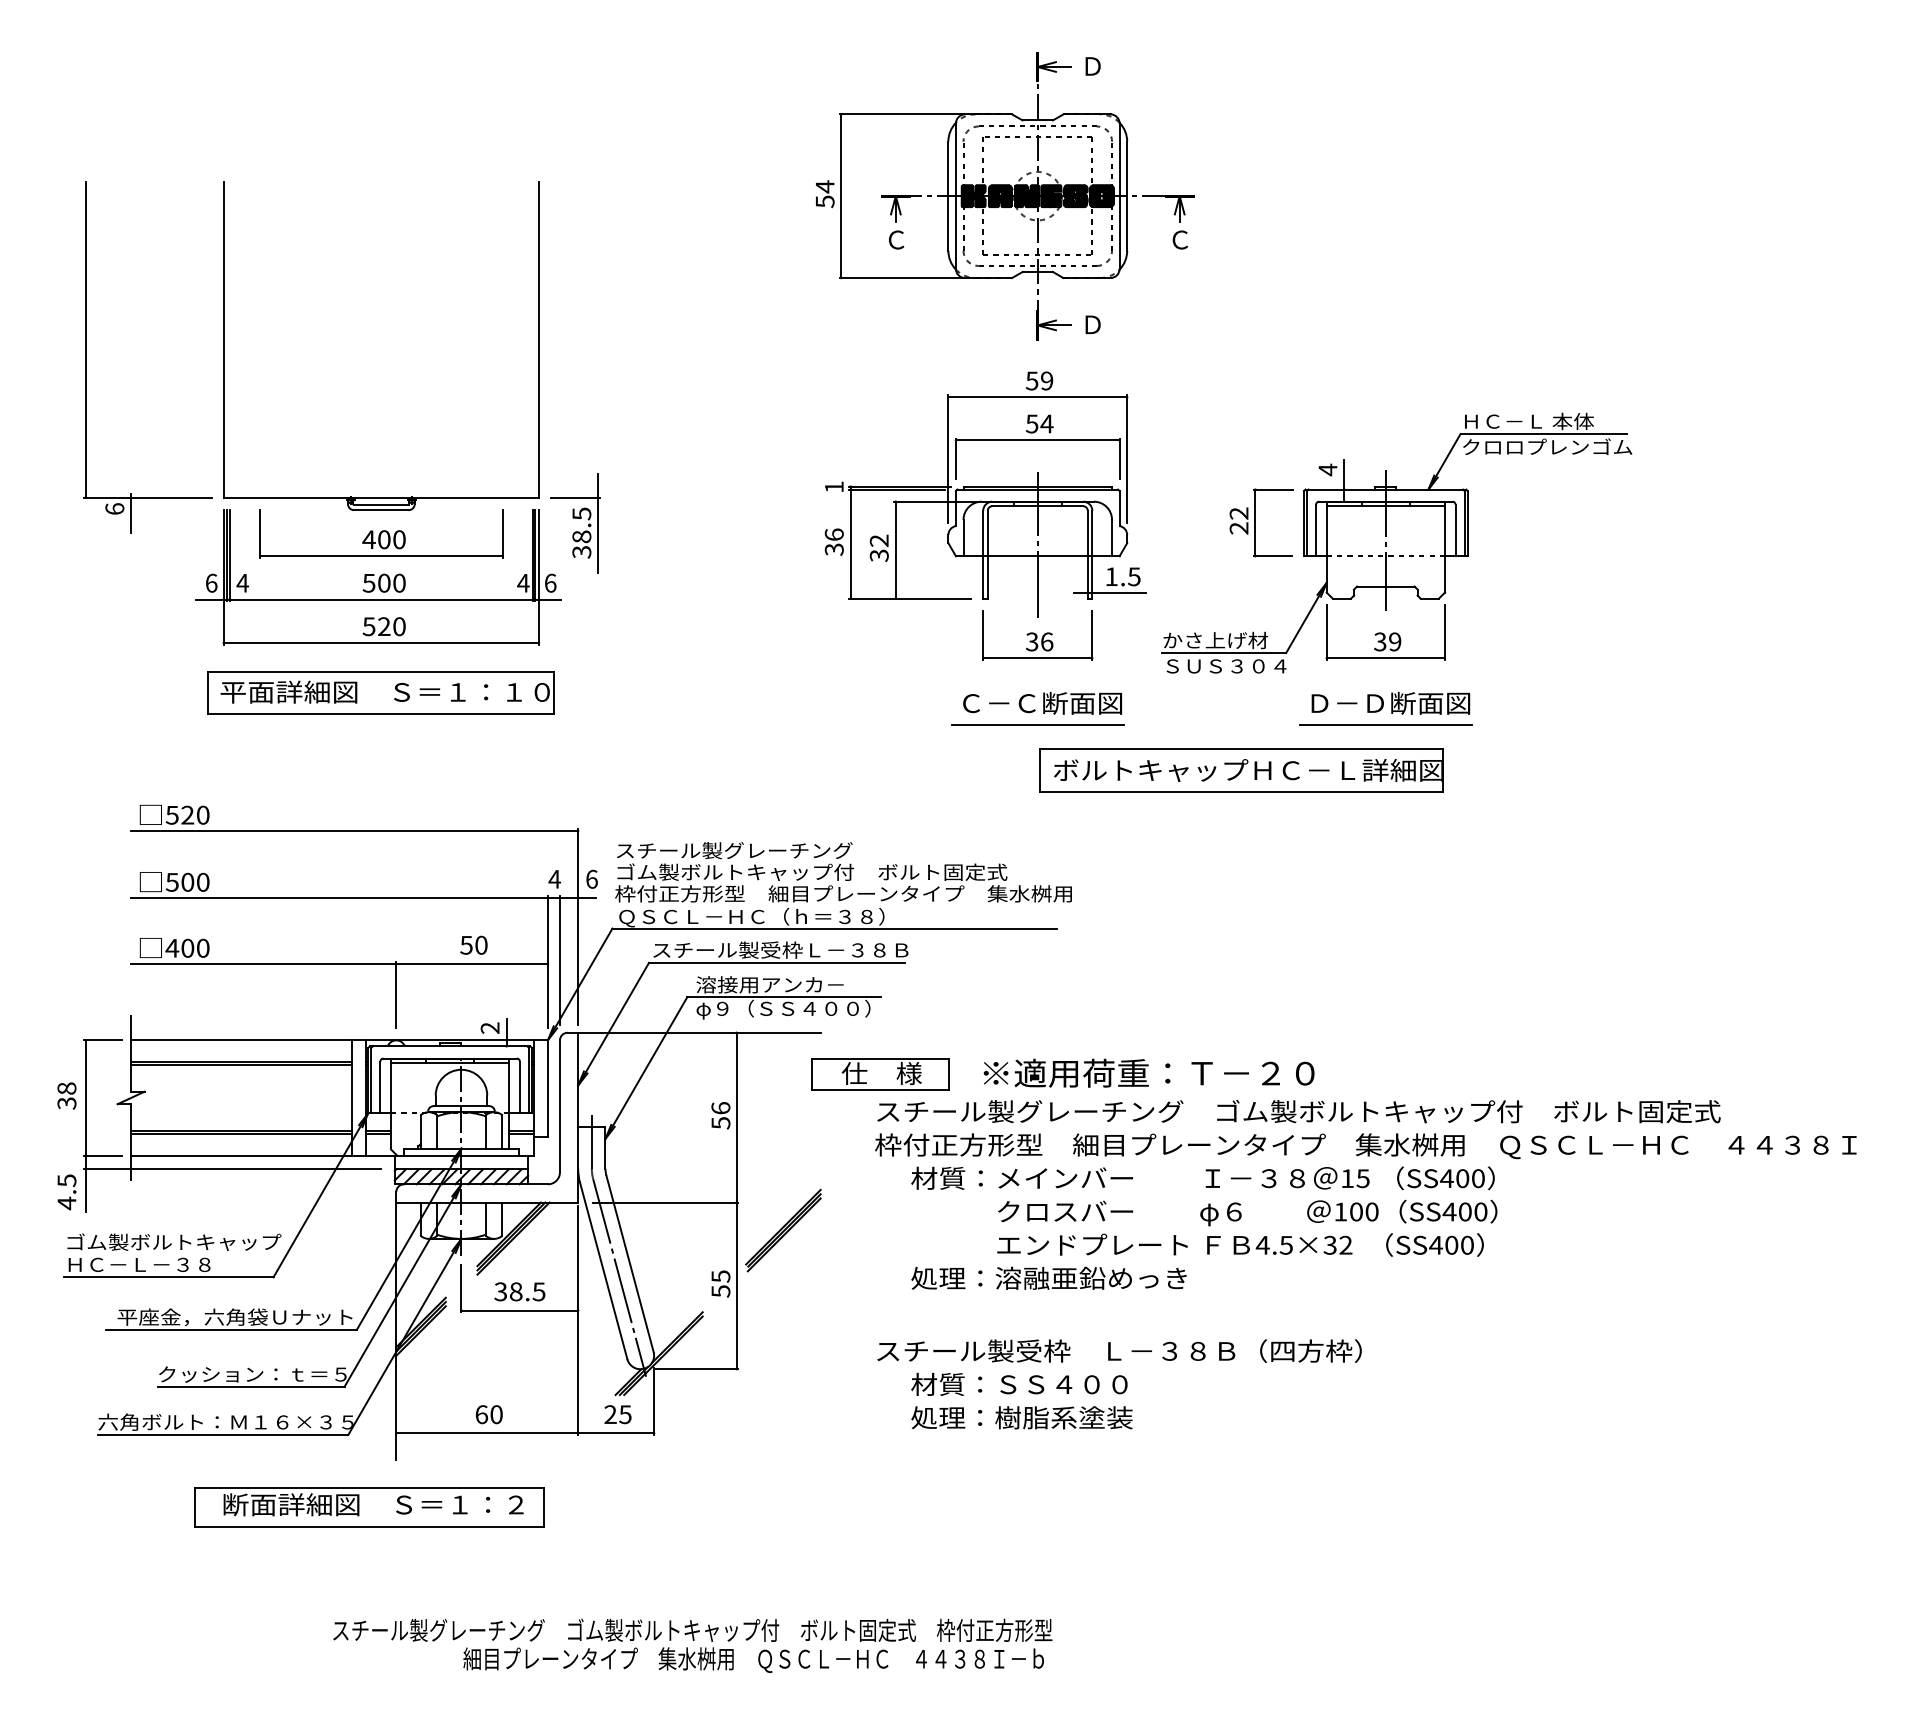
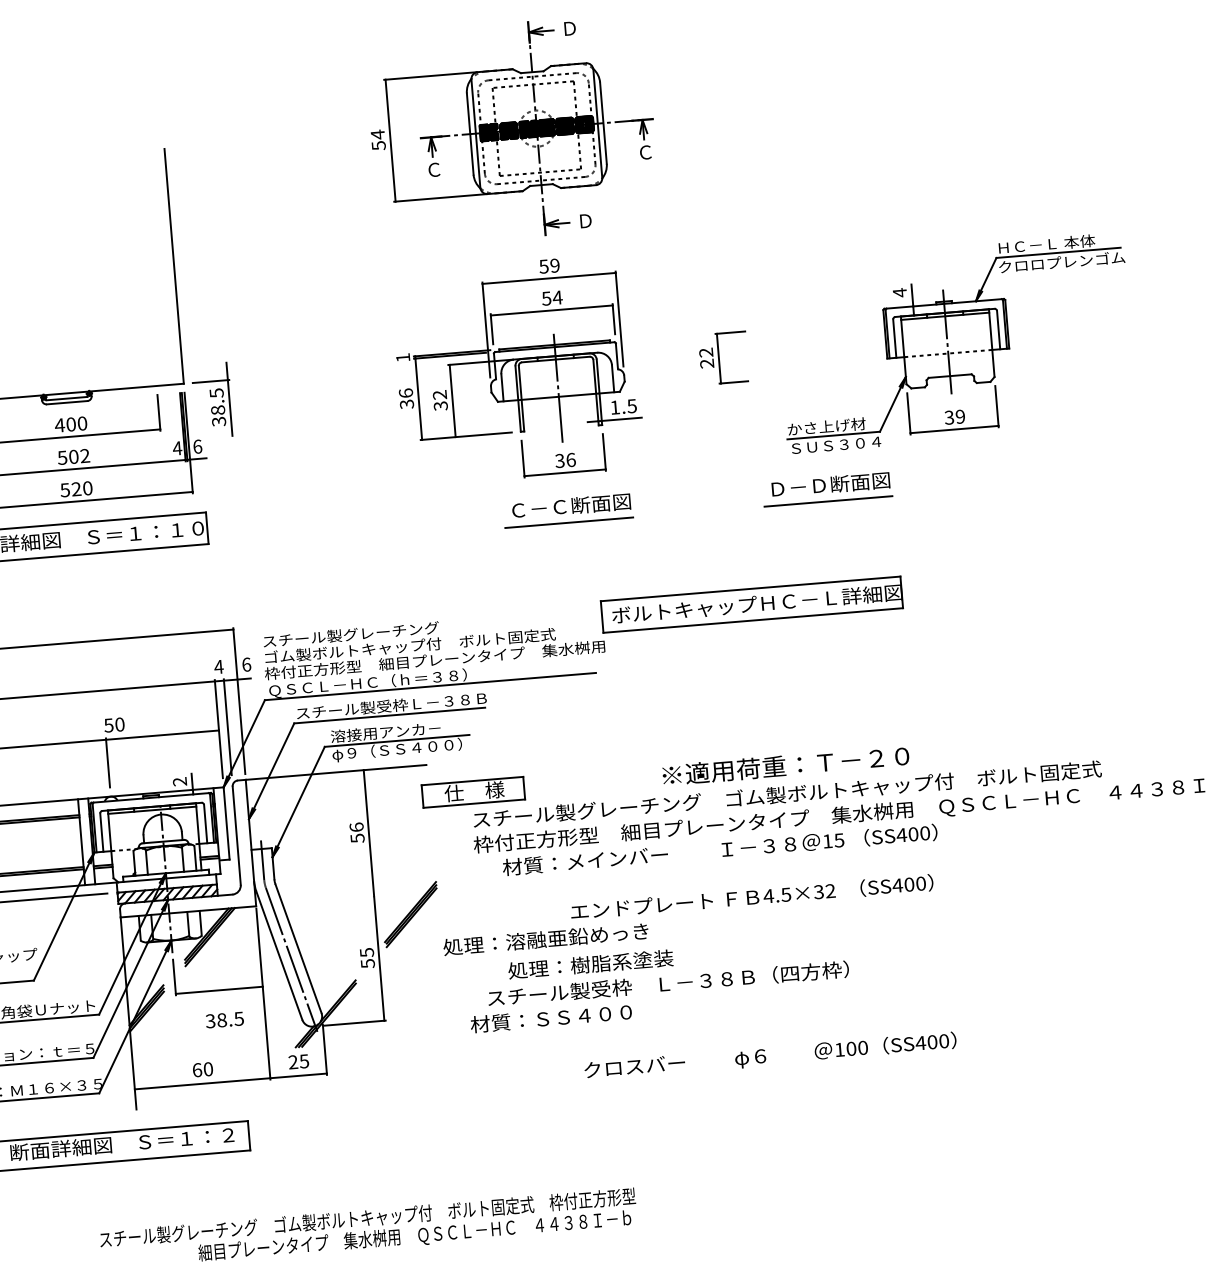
part: (1396, 542) -> (955, 342), moved
text: (399, 582) -> (85, 455), 500 -> 502
part: (1241, 770) -> (751, 604), moved
text: (473, 944) -> (113, 724), moved
text: (1148, 1072) -> (785, 765), moved
line: (665, 1202) -> (321, 900), removed
text: (1247, 1212) -> (770, 1055), moved
text: (1048, 1277) -> (545, 938), moved
text: (519, 1291) -> (224, 1019), moved
text: (1019, 1383) -> (551, 1017), moved
text: (1021, 1417) -> (590, 964), moved

